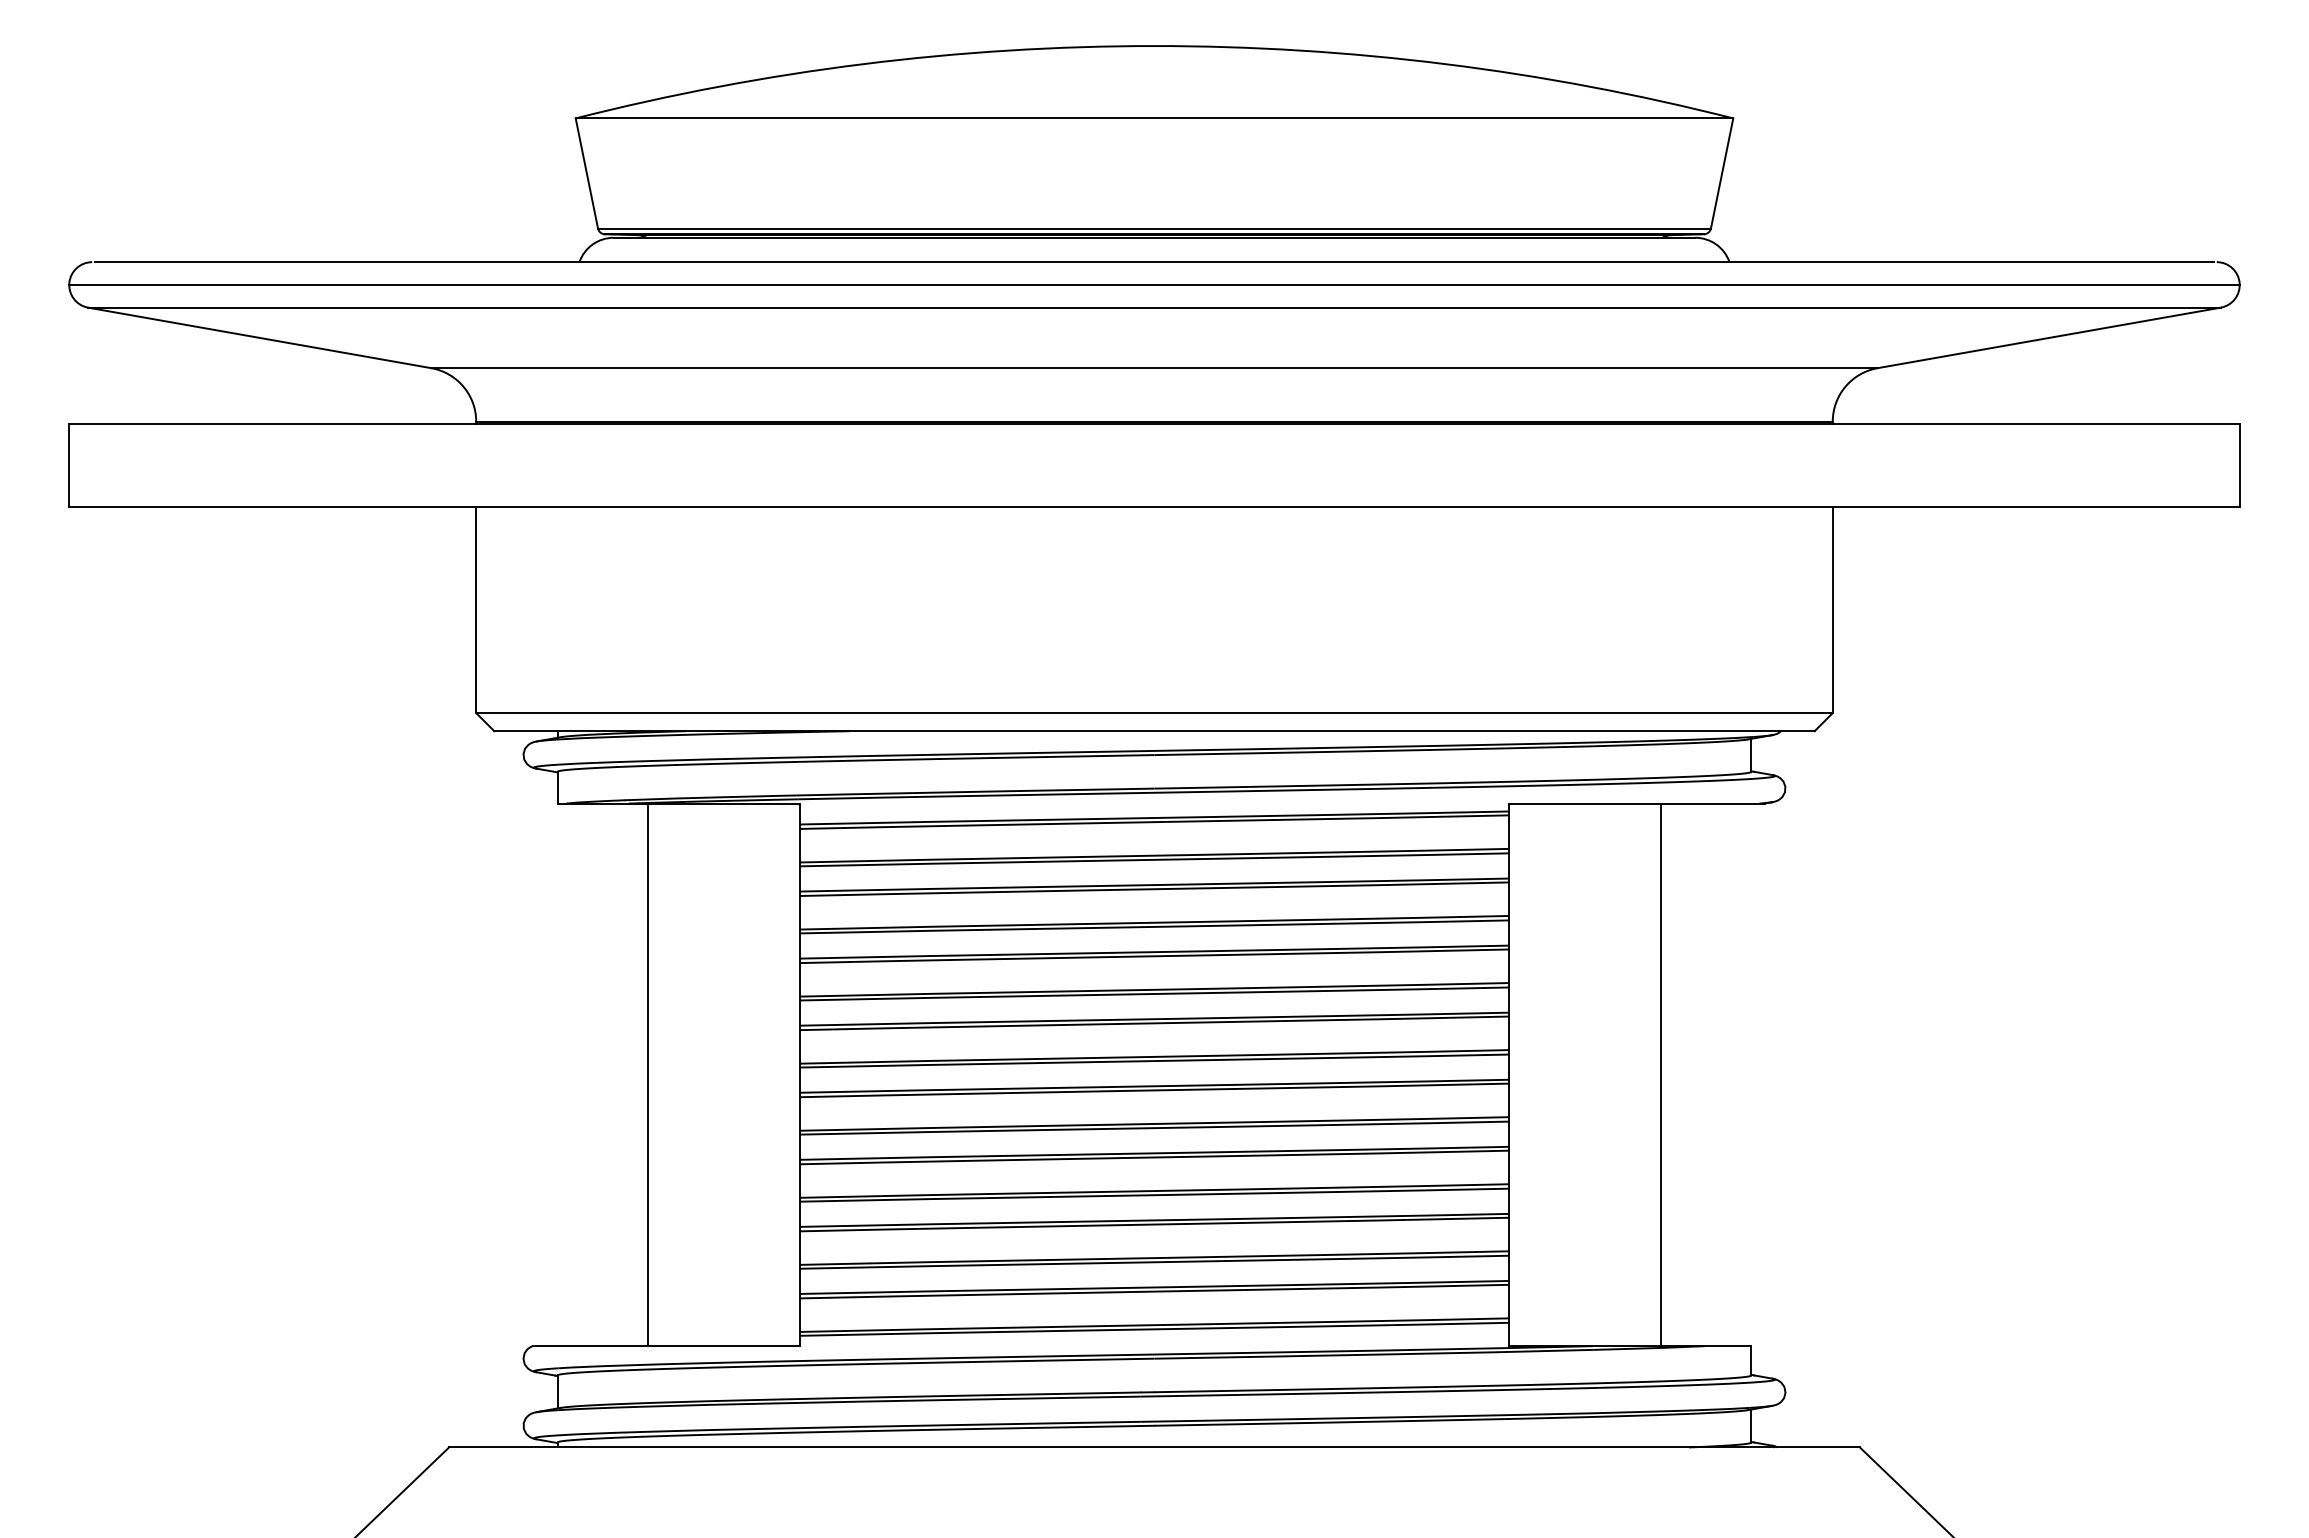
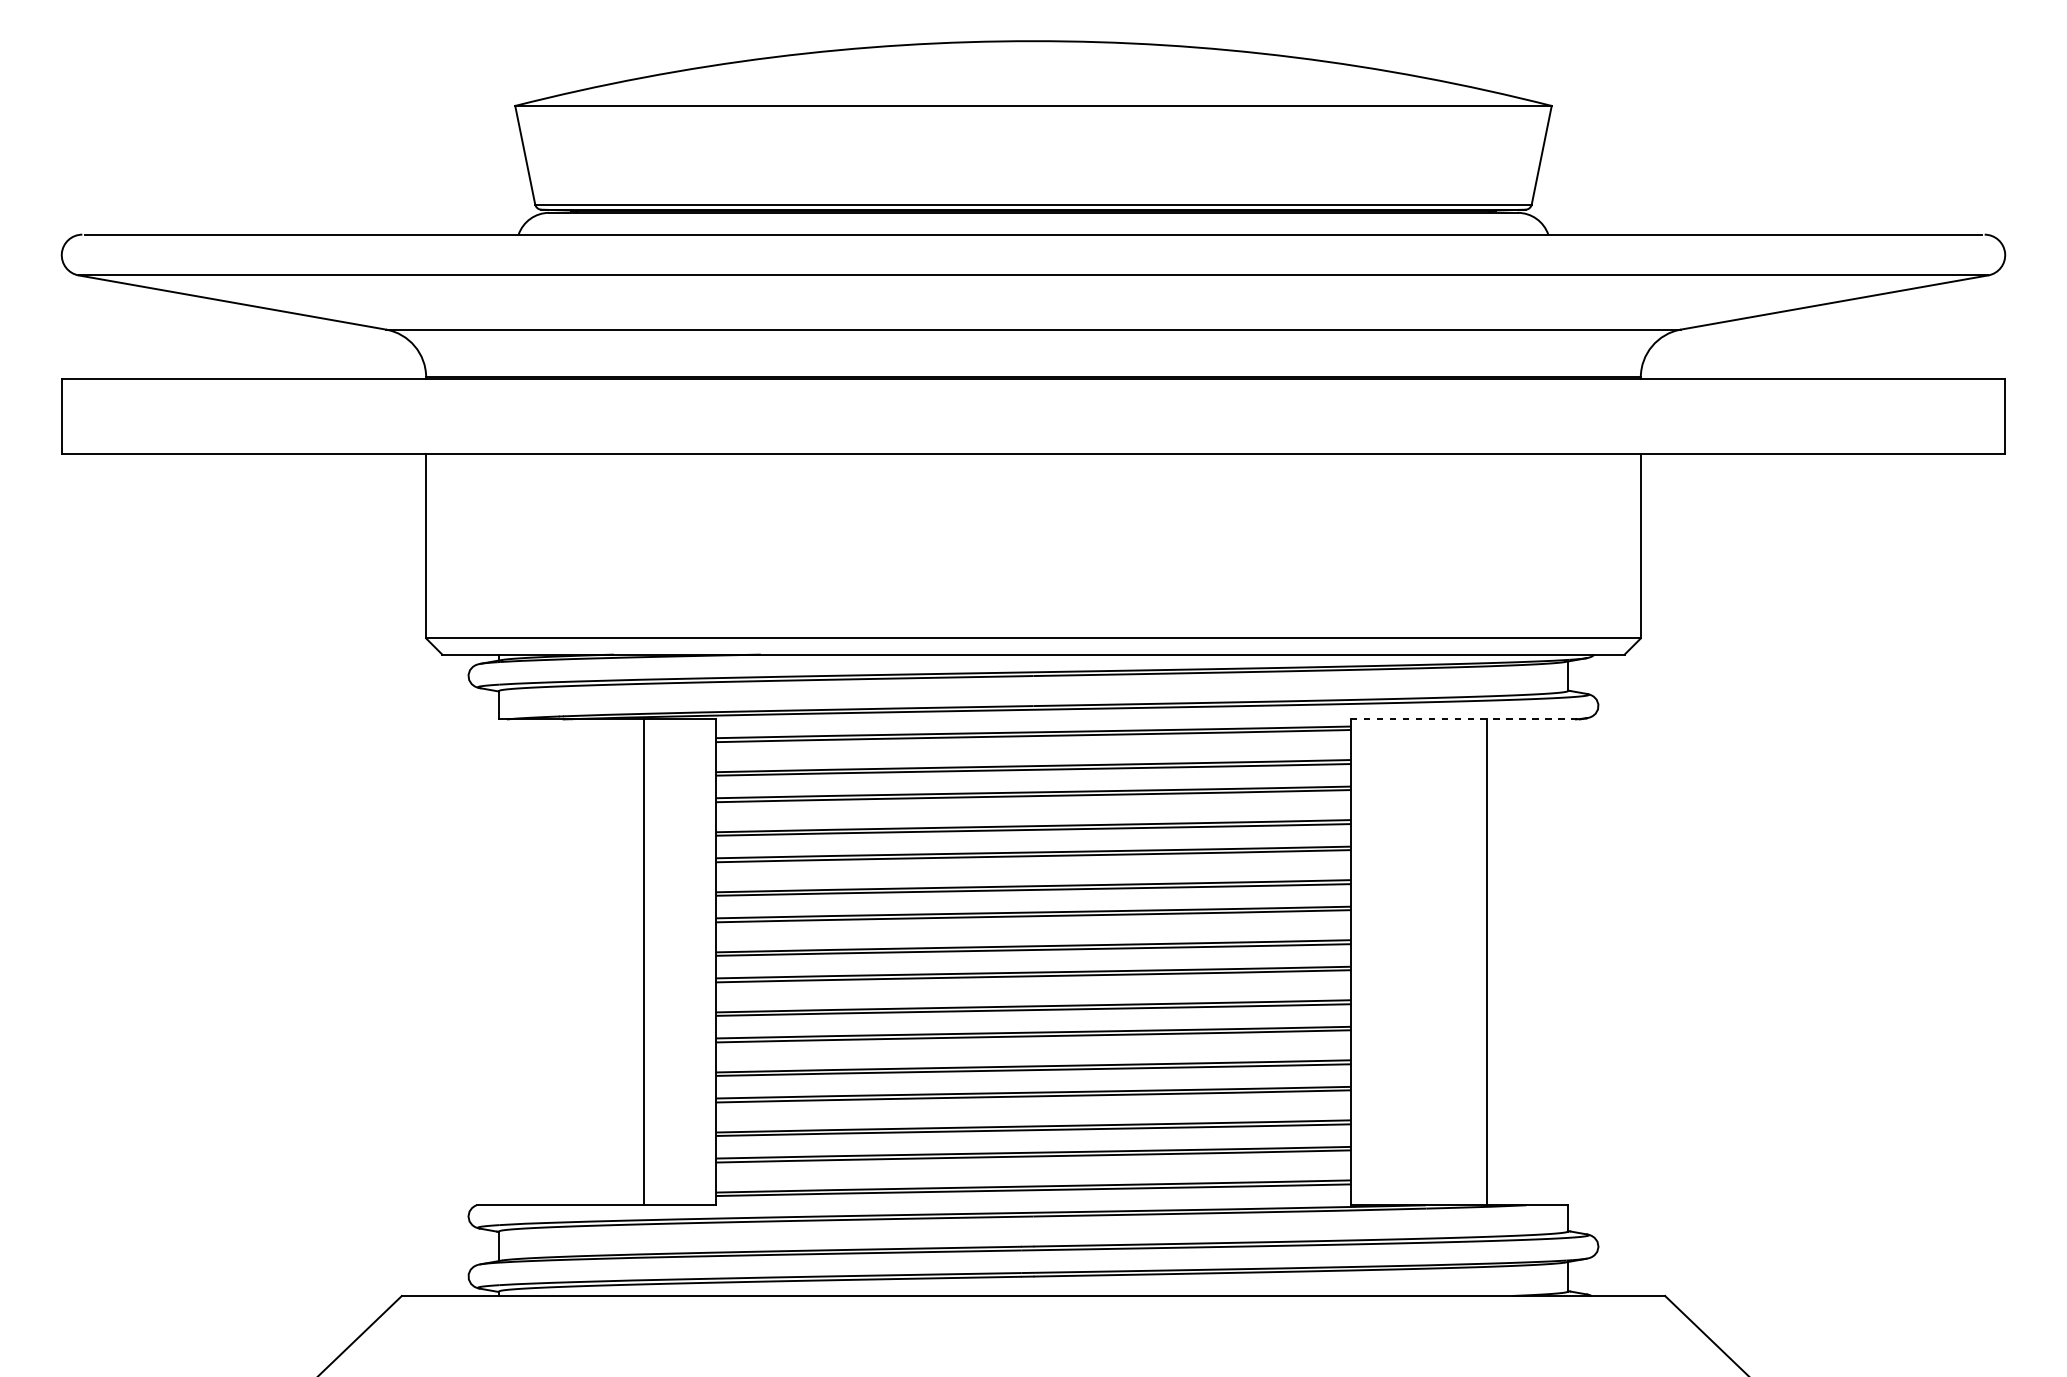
line: (1154, 284) -> (1033, 254), removed
line: (1636, 803) -> (1465, 719), solid -> dashed
line: (648, 1074) -> (644, 962), moved

